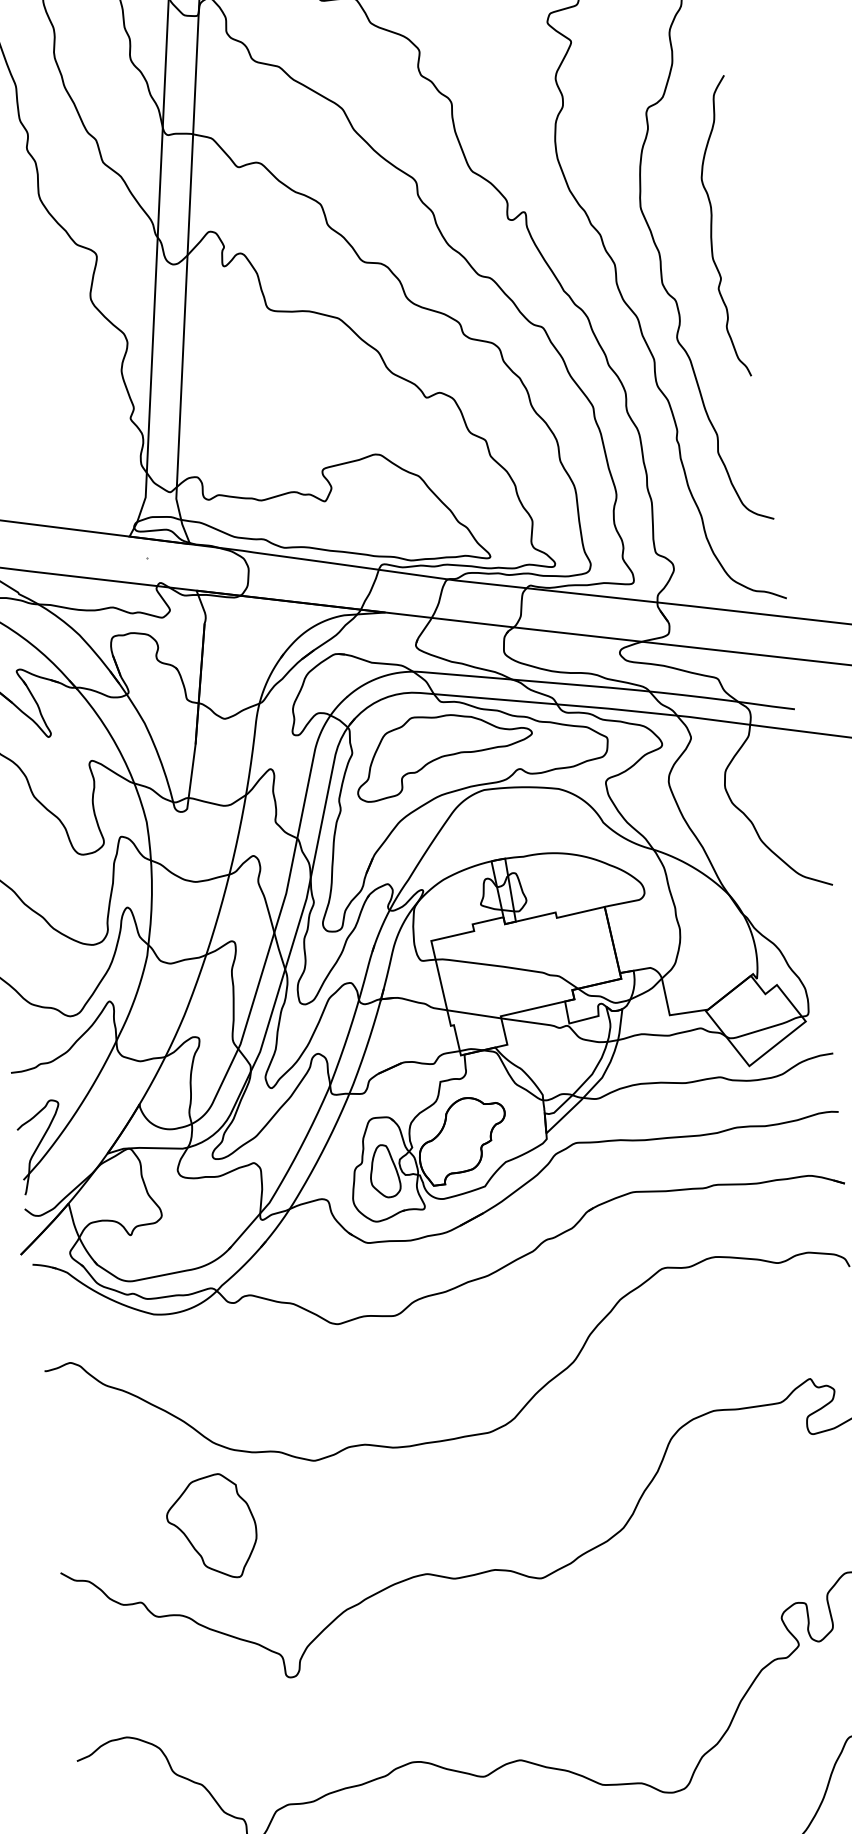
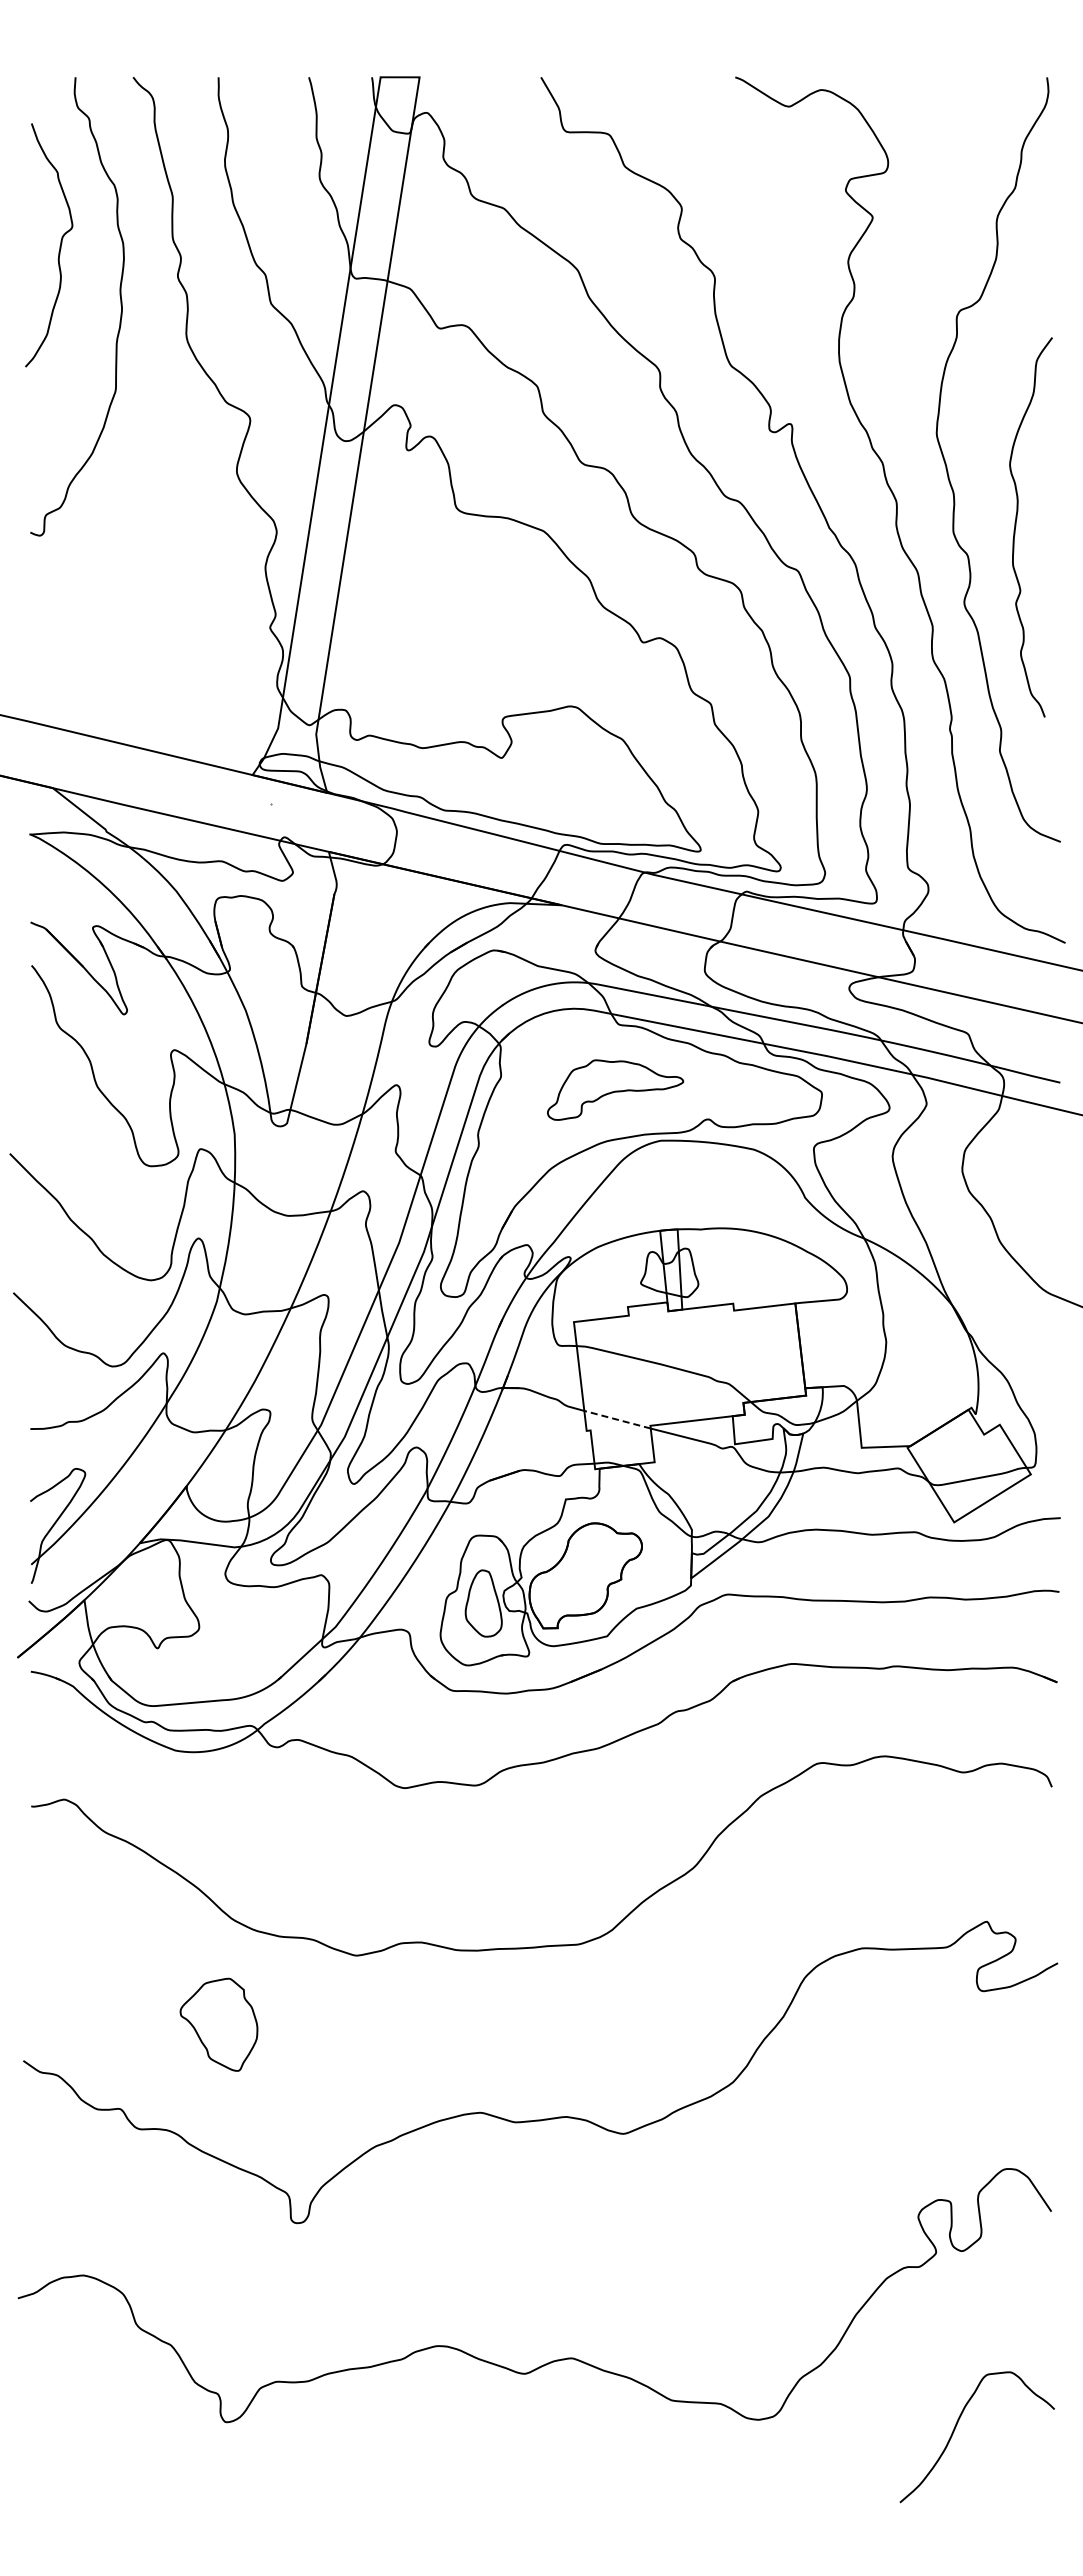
curve: (712, 227) -> (1016, 526), moved
part: (443, 753) -> (615, 1089), size x0.6
line: (474, 1014) -> (617, 1419), solid -> dashed
part: (211, 1527) -> (218, 2024), size x0.7

